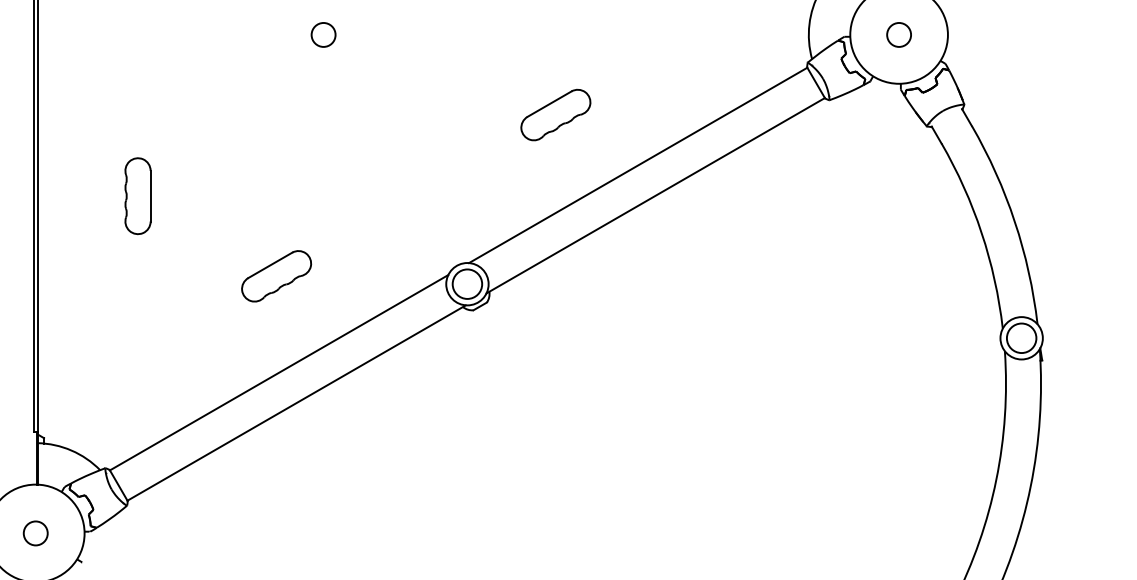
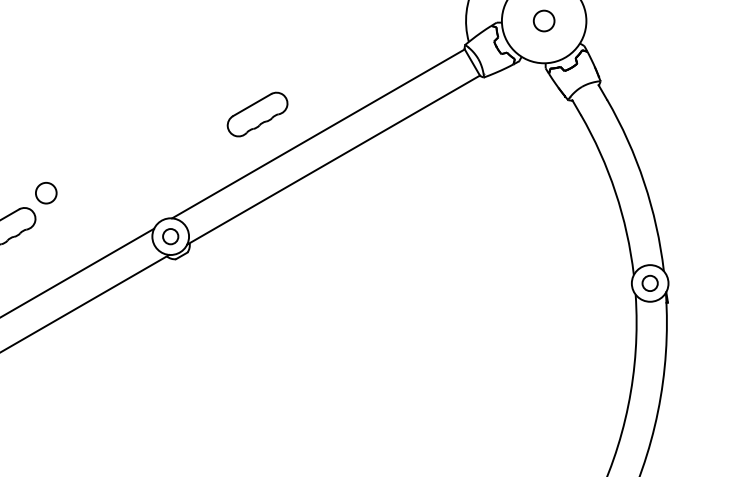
circle: (323, 34) -> (46, 192), moved
part: (555, 114) -> (257, 114), moved
circle: (467, 283) -> (170, 236), size x0.6
circle: (1021, 338) -> (650, 283), size x0.6

